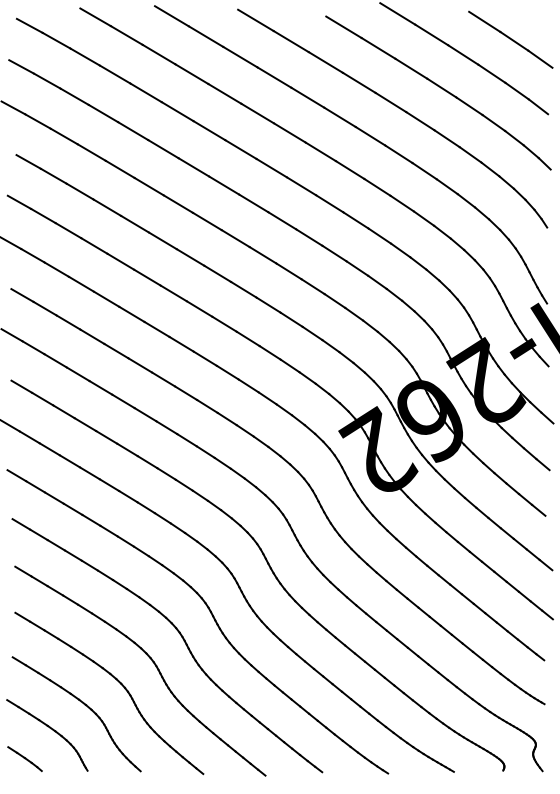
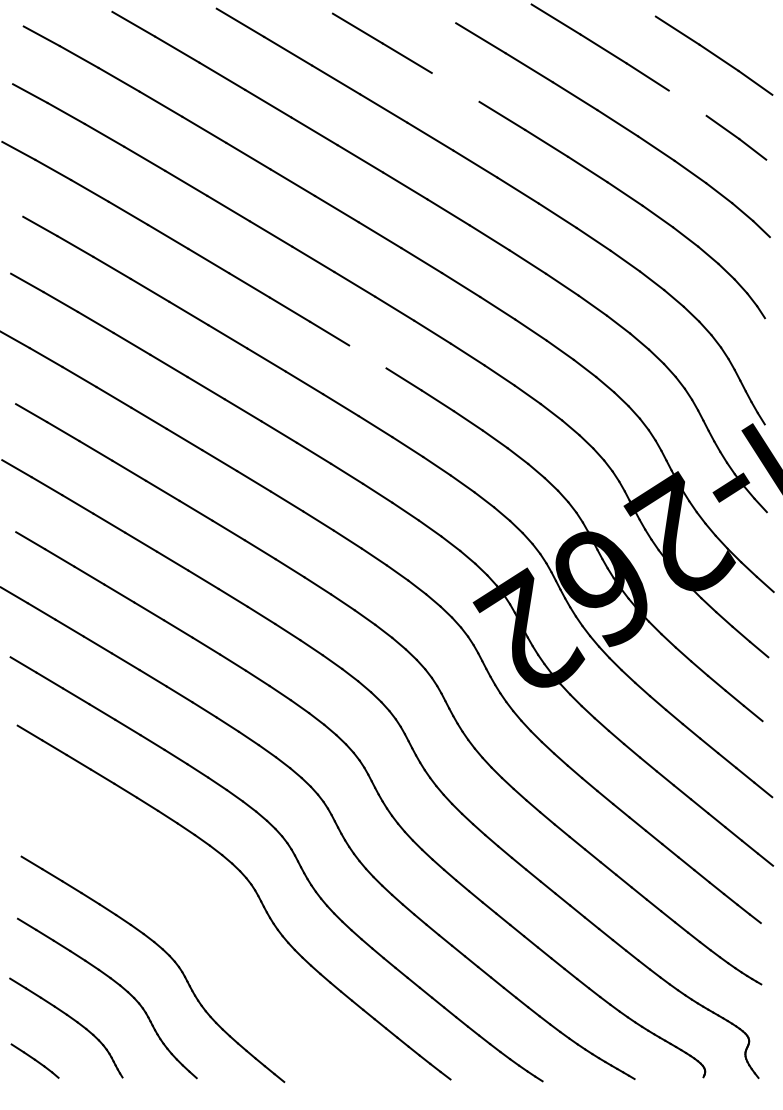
line: (325, 62) -> (455, 87), removed
line: (491, 73) -> (687, 102), removed
line: (262, 255) -> (367, 357), removed
part: (152, 662) -> (213, 926), removed

